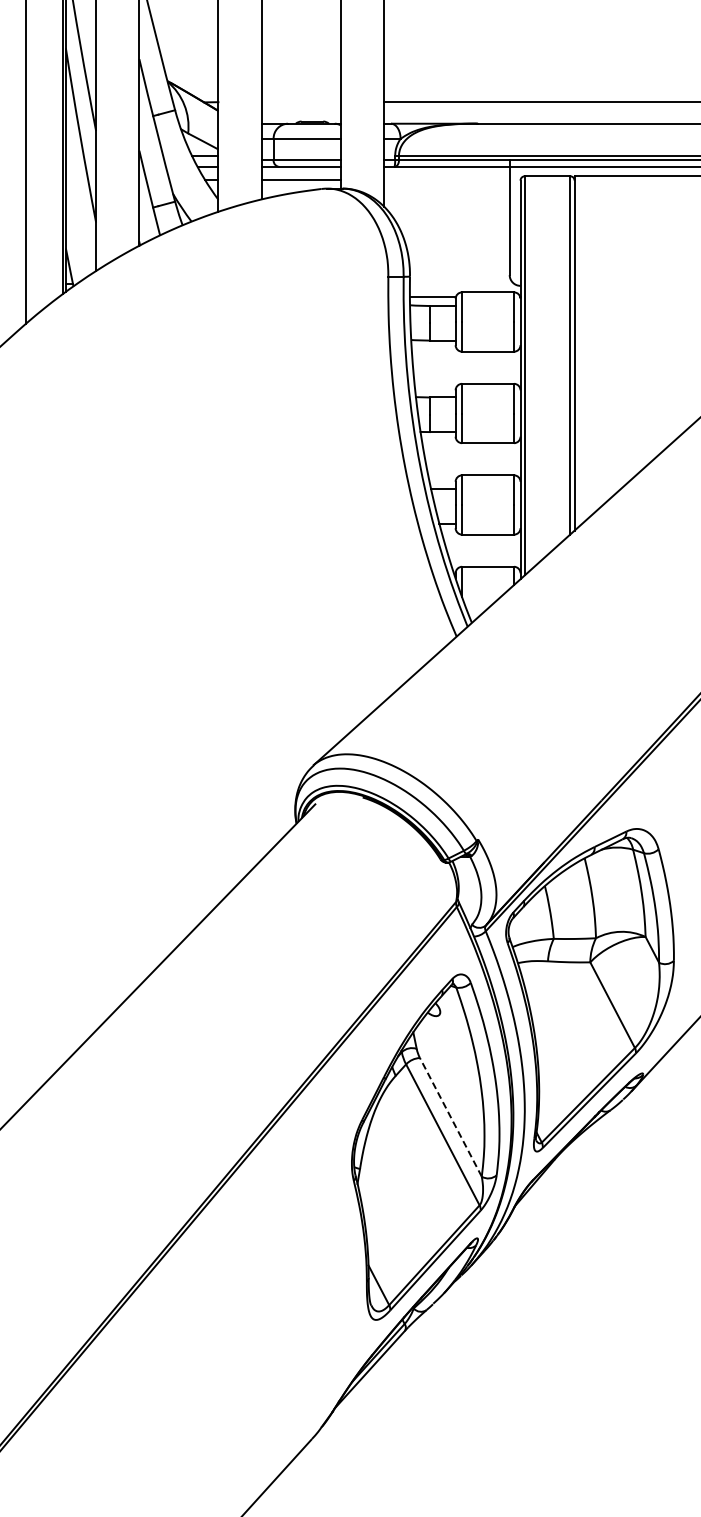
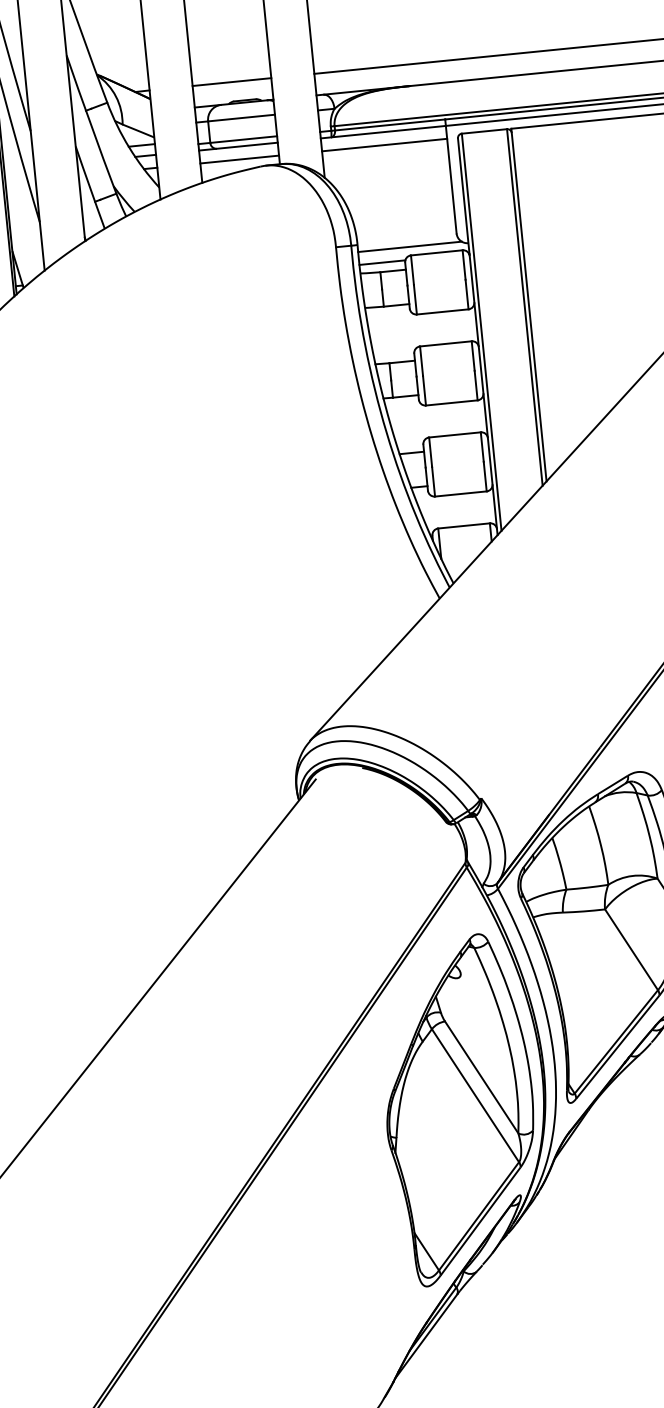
line: (300, 102) -> (231, 82), added
line: (446, 179) -> (384, 144), added
line: (461, 283) -> (409, 246), added
line: (450, 1117) -> (481, 1077), dashed -> solid

